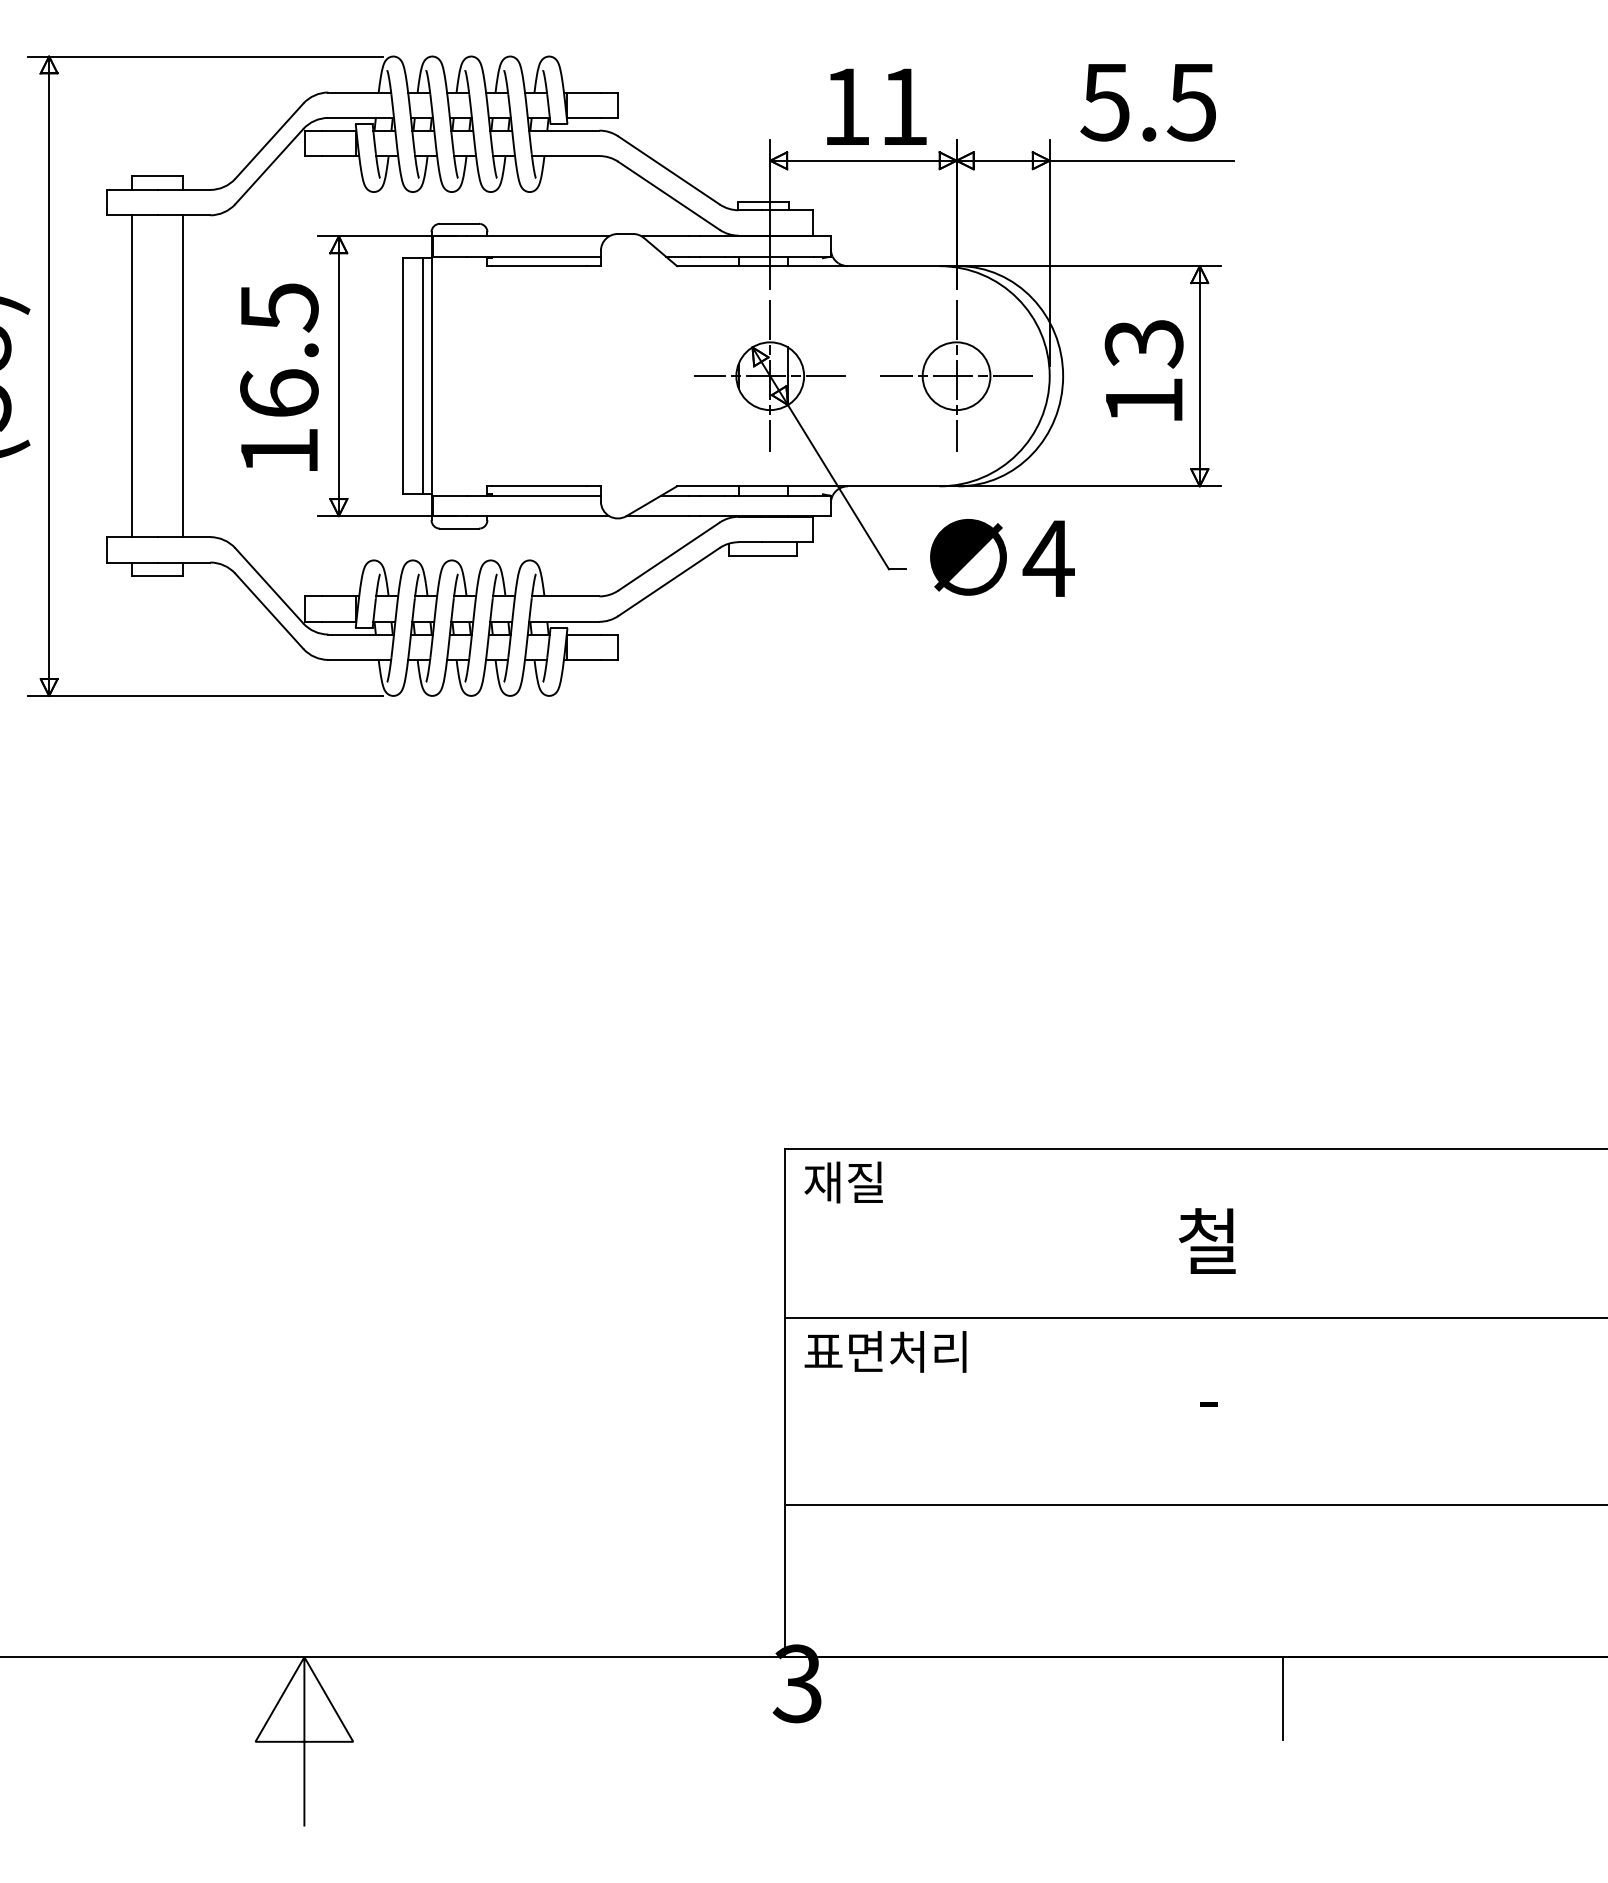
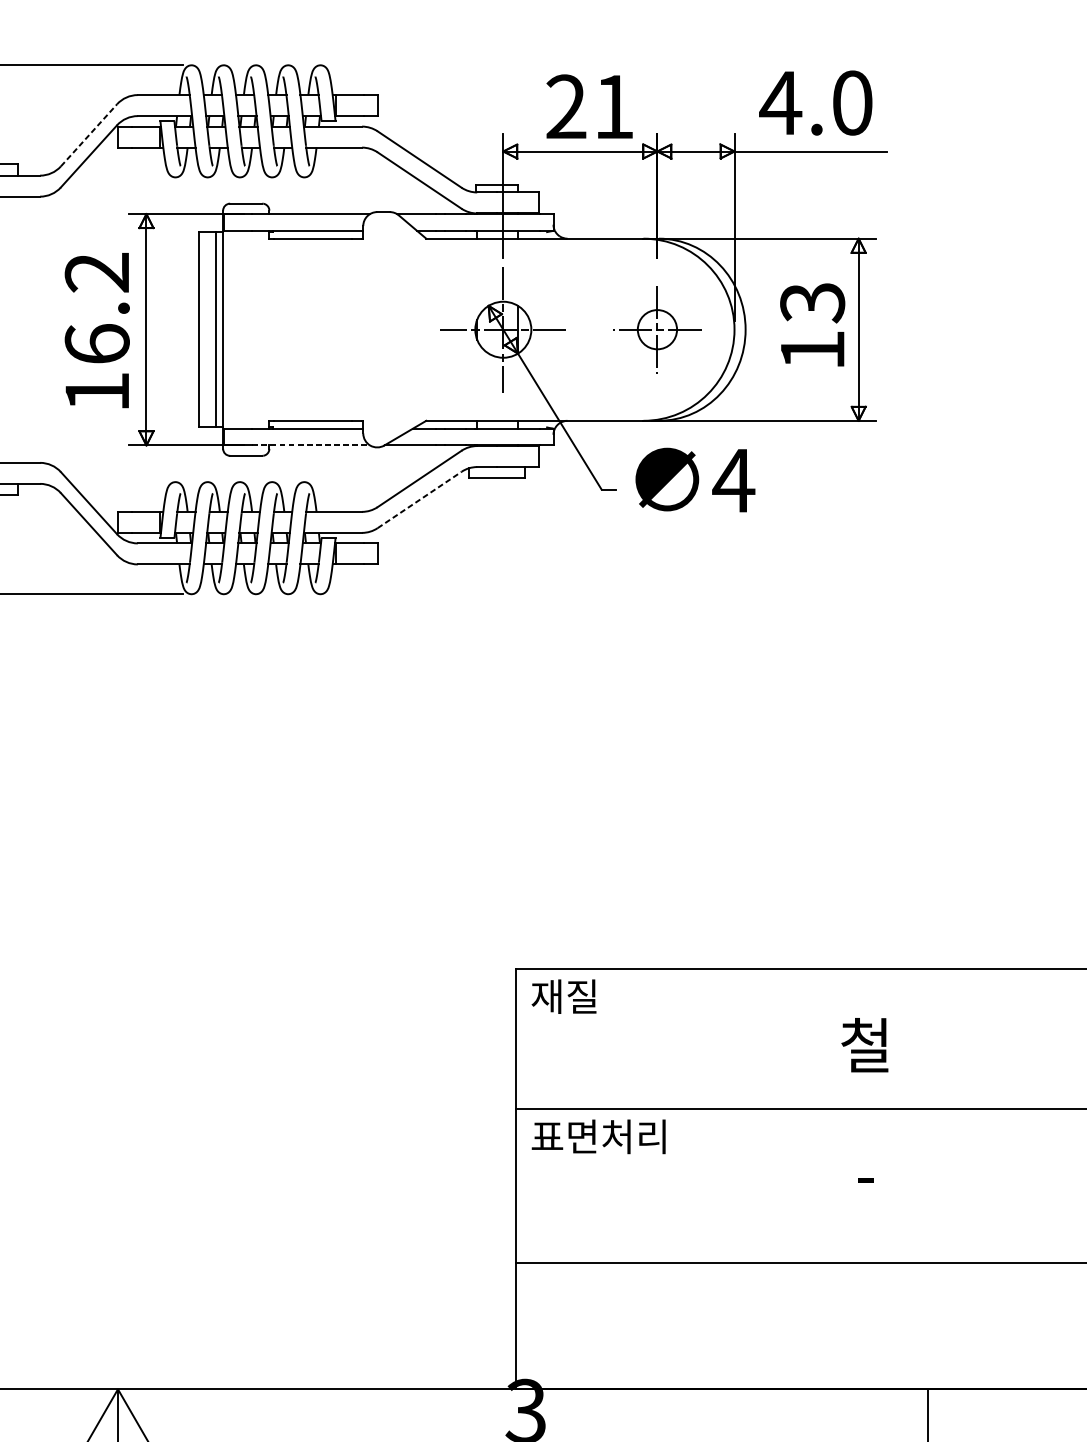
text: (1147, 101) -> (815, 102), 5.5 -> 4.0
text: (846, 105) -> (566, 105), 11 -> 21
line: (269, 141) -> (89, 135), solid -> dashed
text: (279, 307) -> (97, 272), 16.5 -> 16.2
part: (956, 375) -> (657, 329), size x0.7
line: (182, 376) -> (17, 329), removed
line: (538, 516) -> (311, 445), solid -> dashed
line: (669, 581) -> (419, 499), solid -> dashed

